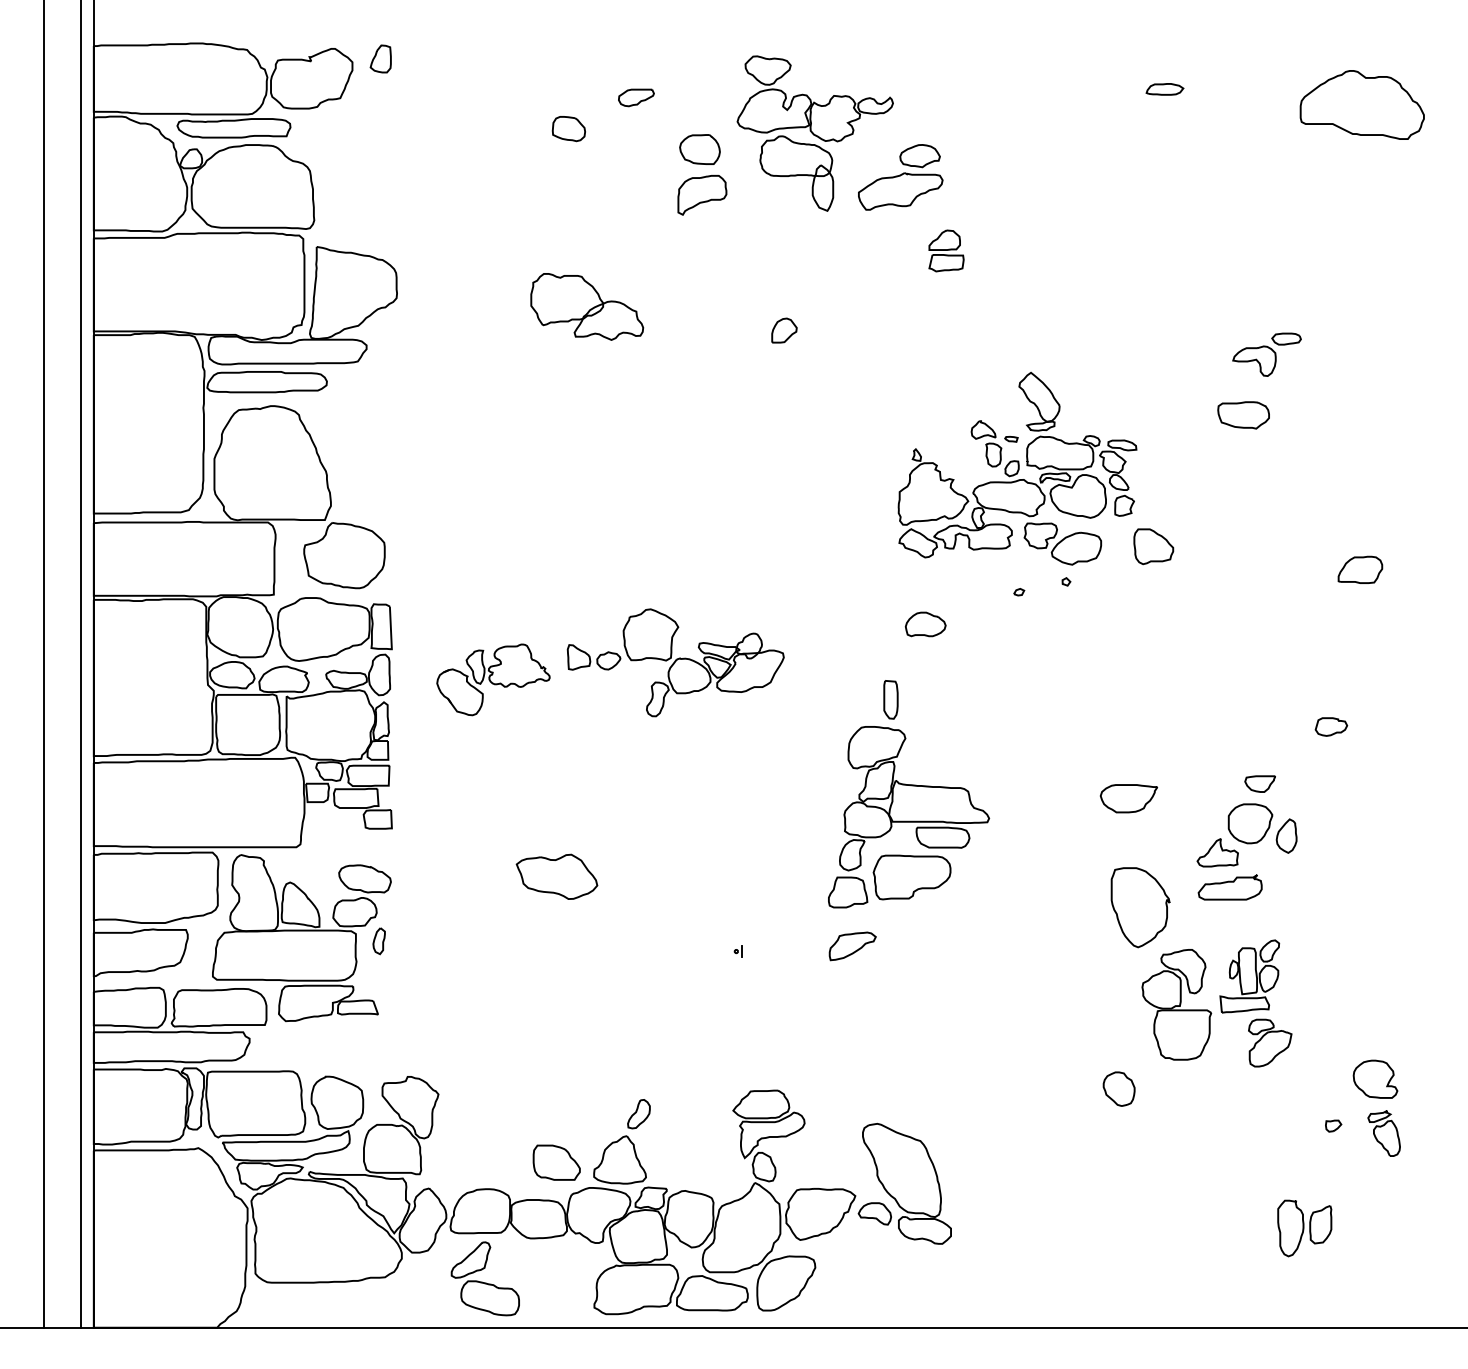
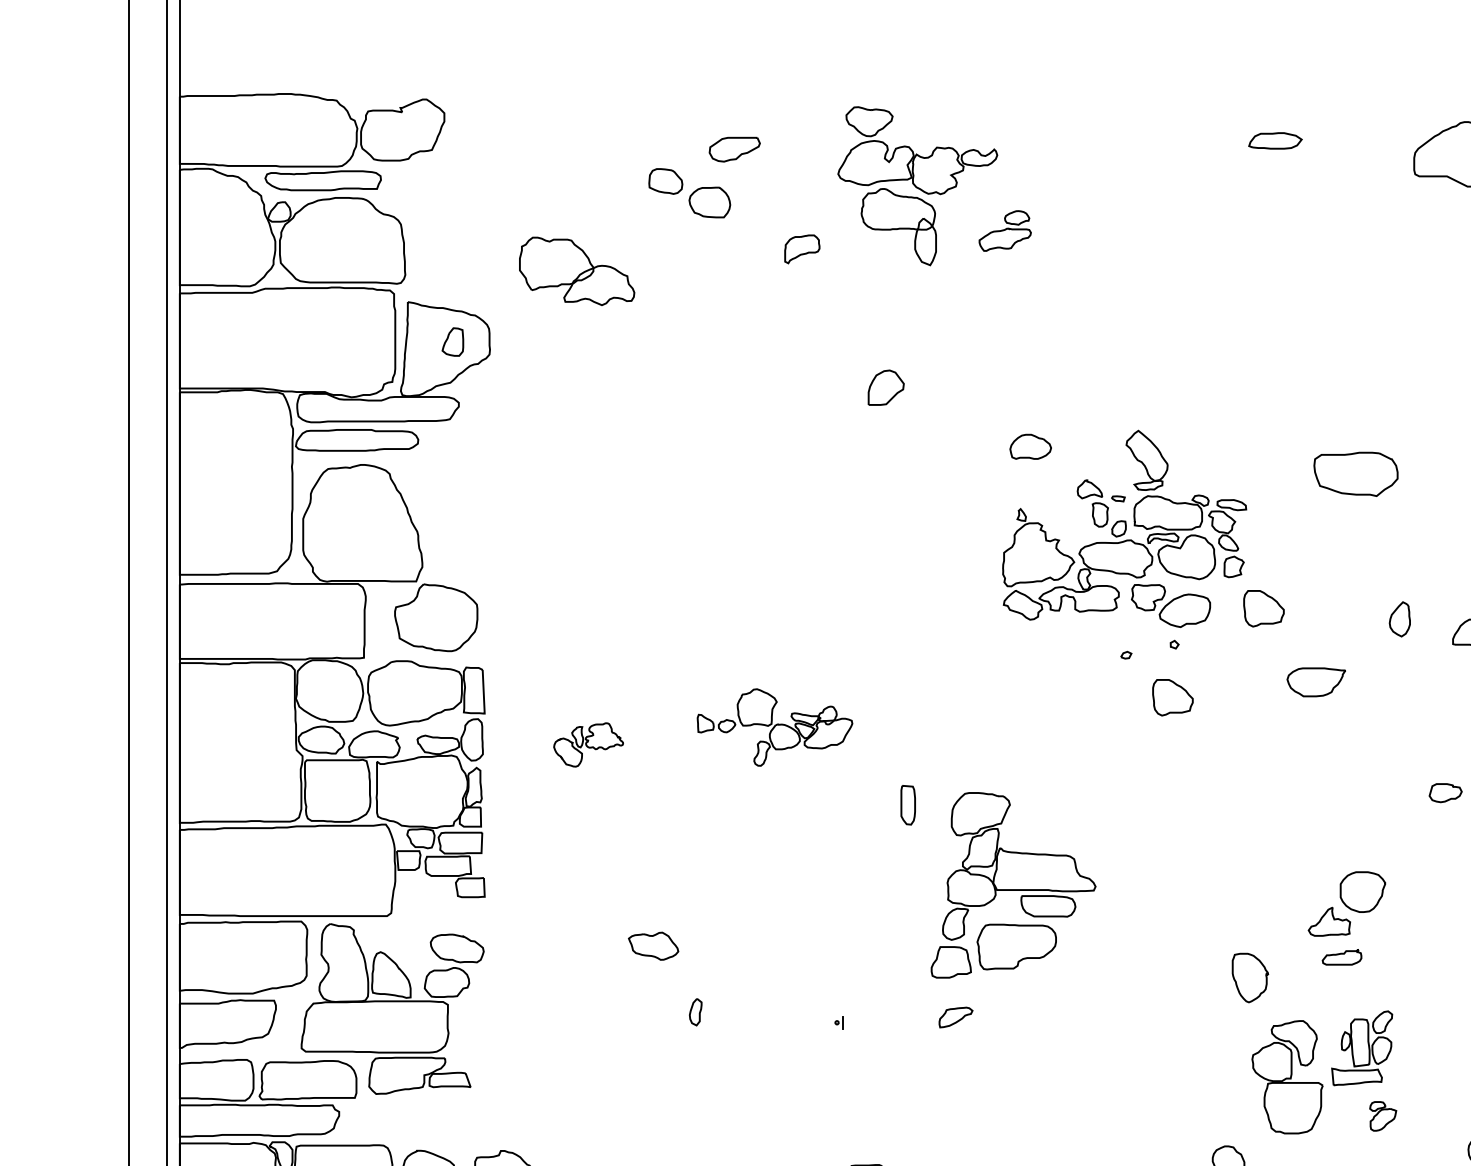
part: (380, 58) -> (452, 341), moved
part: (1164, 89) -> (1274, 141), size x1.4
part: (636, 97) -> (734, 149), size x1.4
part: (699, 149) -> (709, 202), moved
part: (900, 177) -> (1004, 231), size x0.6
part: (702, 195) -> (802, 249), size x0.7
part: (946, 250) -> (1051, 305), removed
part: (587, 306) -> (577, 270), moved
part: (784, 330) -> (886, 387), size x1.4
part: (1266, 354) -> (1379, 412), removed
part: (1243, 415) -> (1355, 474), size x1.6
part: (925, 624) -> (1030, 446), moved
part: (1064, 633) -> (1172, 697), added
part: (675, 662) -> (774, 727), size x0.7
part: (493, 679) -> (588, 744), size x0.6
part: (890, 699) -> (907, 804), moved
part: (1259, 783) -> (1372, 850), removed
part: (1128, 798) -> (1315, 682), moved
part: (1286, 835) -> (1399, 618), moved
part: (556, 876) -> (653, 946), size x0.6
part: (1229, 887) -> (1341, 957), size x0.6
part: (1140, 907) -> (1250, 977), size x0.6
part: (378, 941) -> (695, 1012), moved
part: (852, 946) -> (955, 1017), size x0.7
part: (1270, 1042) -> (1383, 1115), size x0.6

